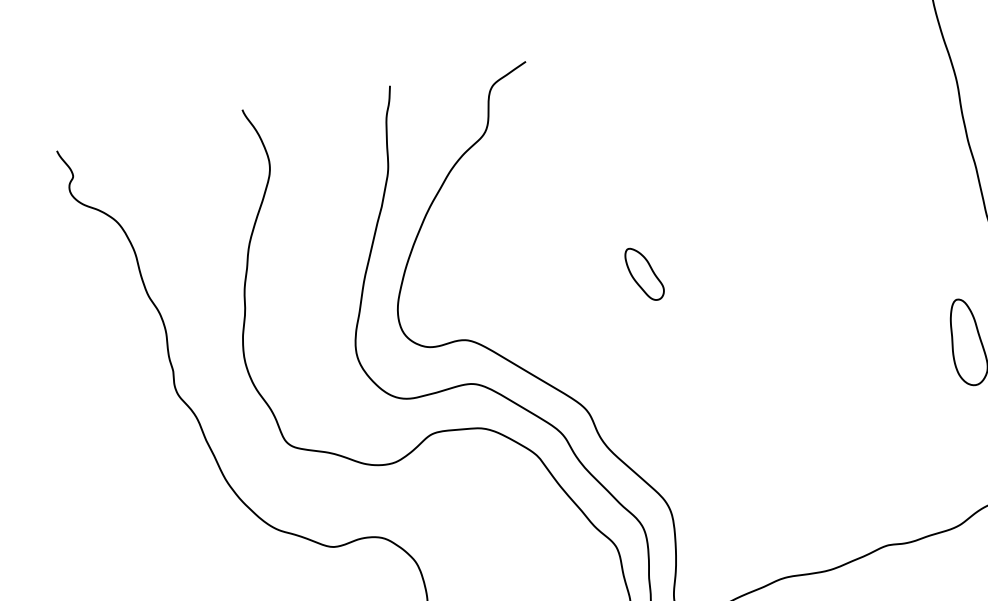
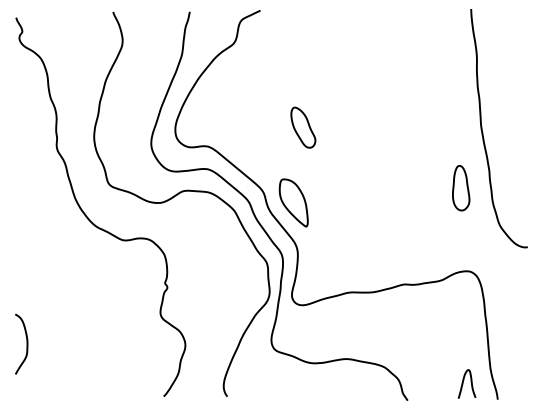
part: (644, 273) -> (303, 127), size x1.43
part: (648, 421) -> (293, 202), added

